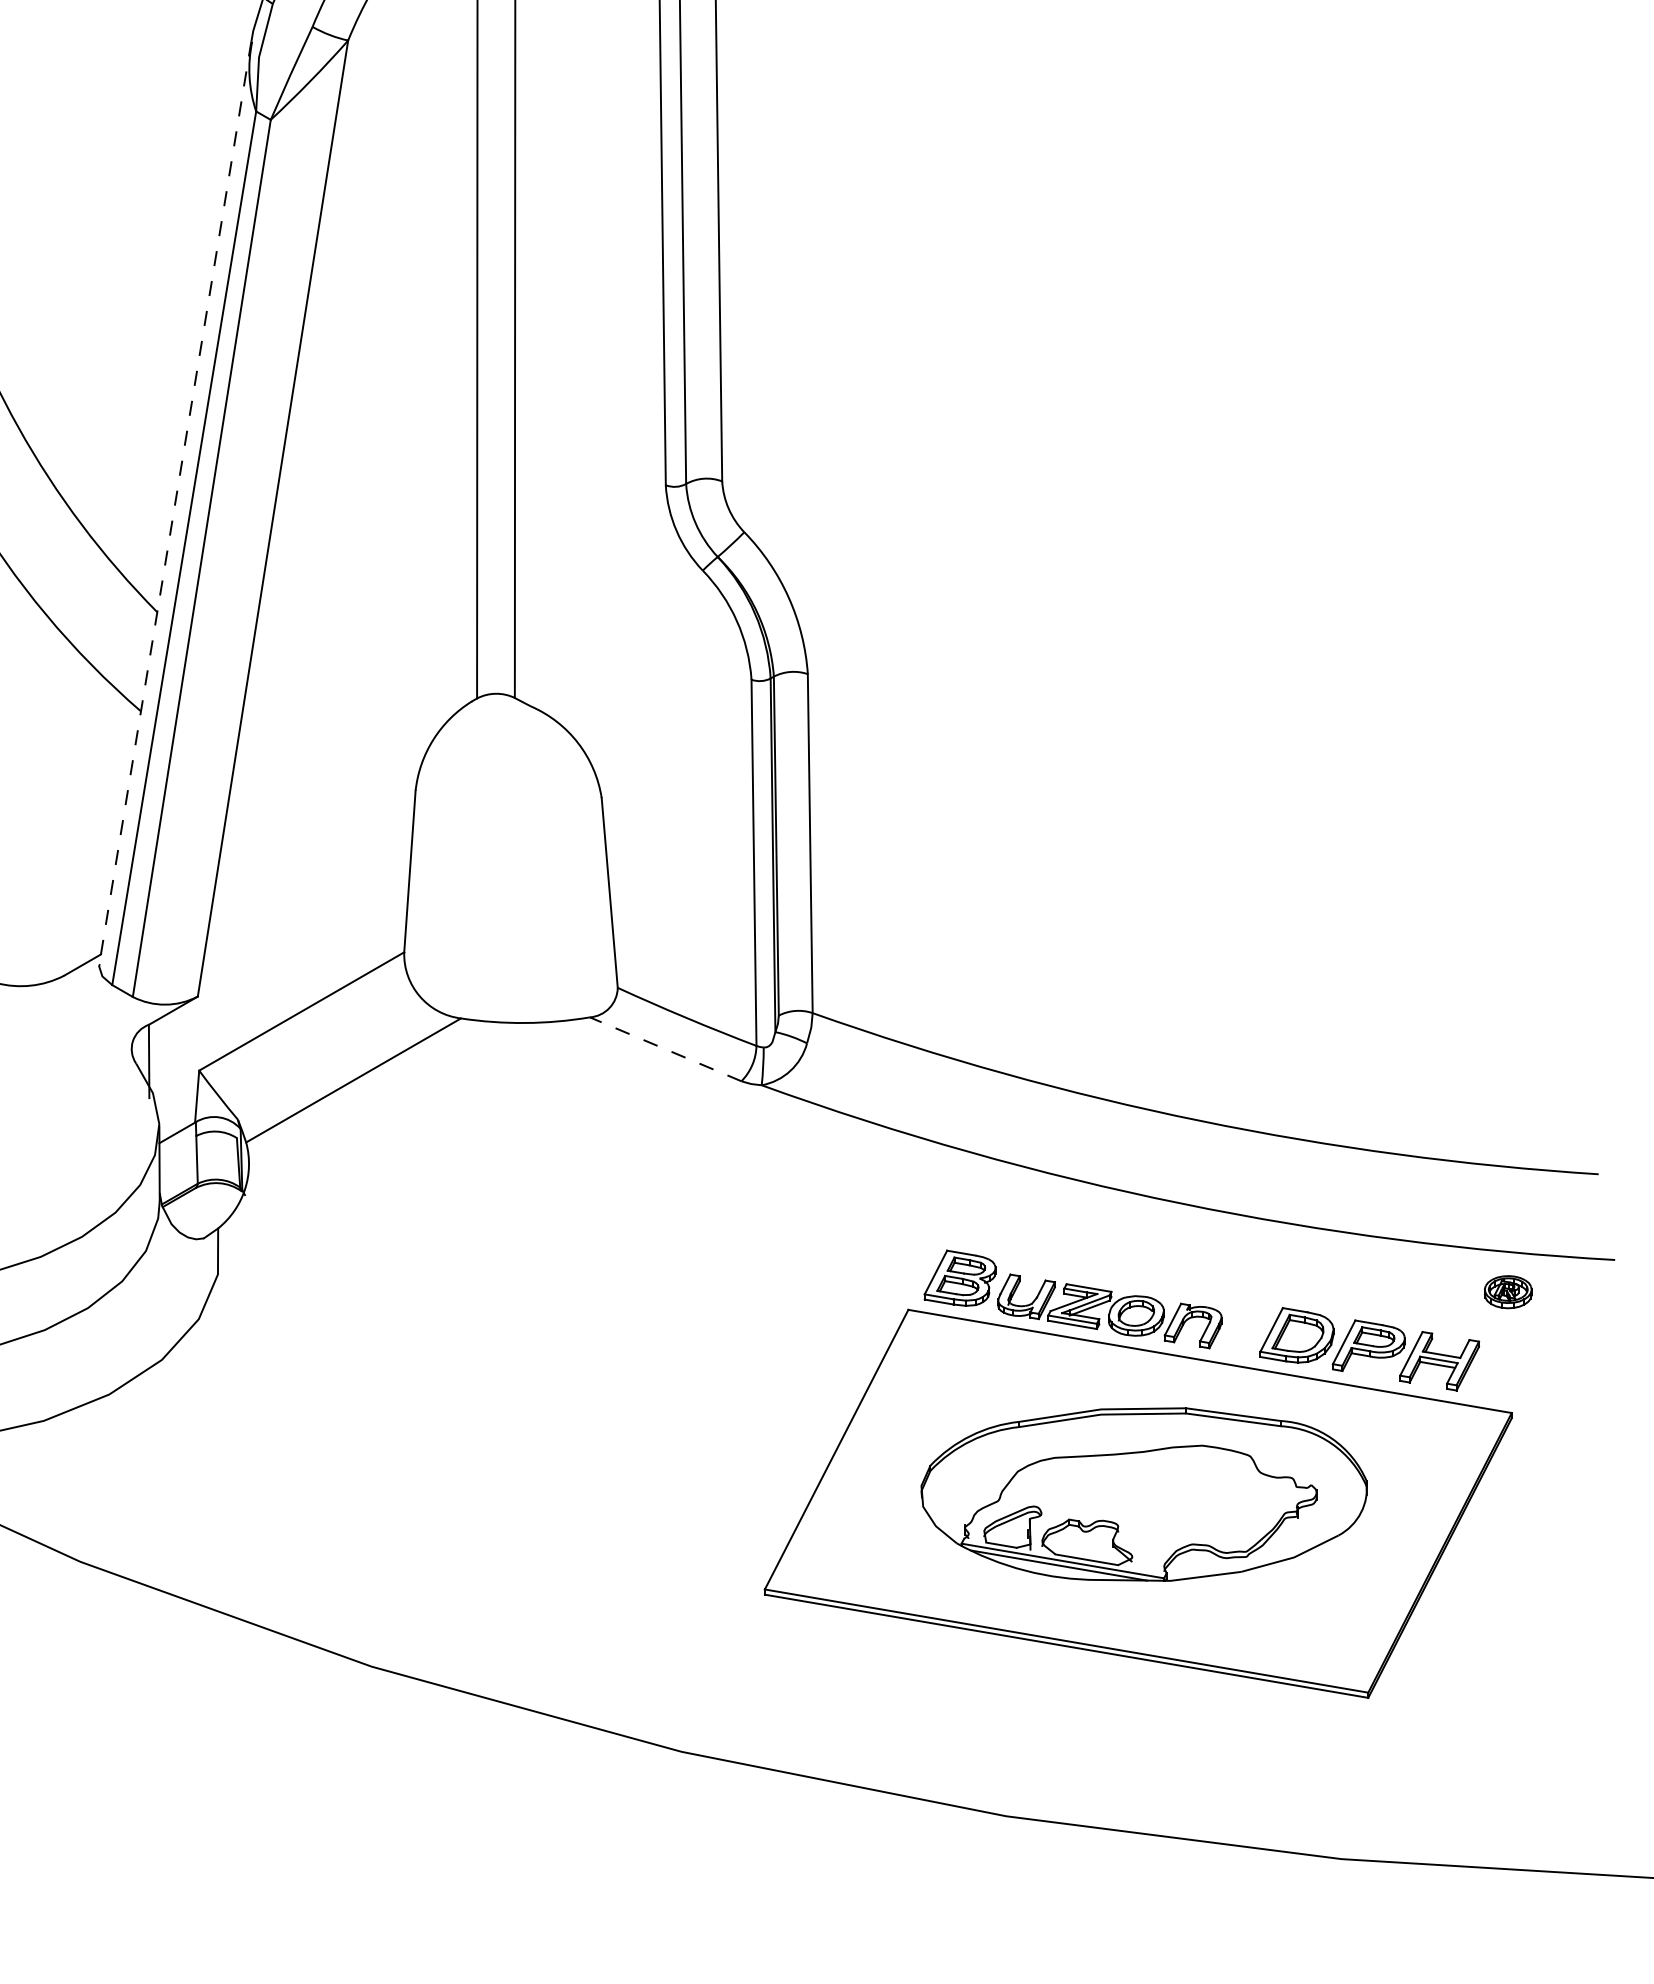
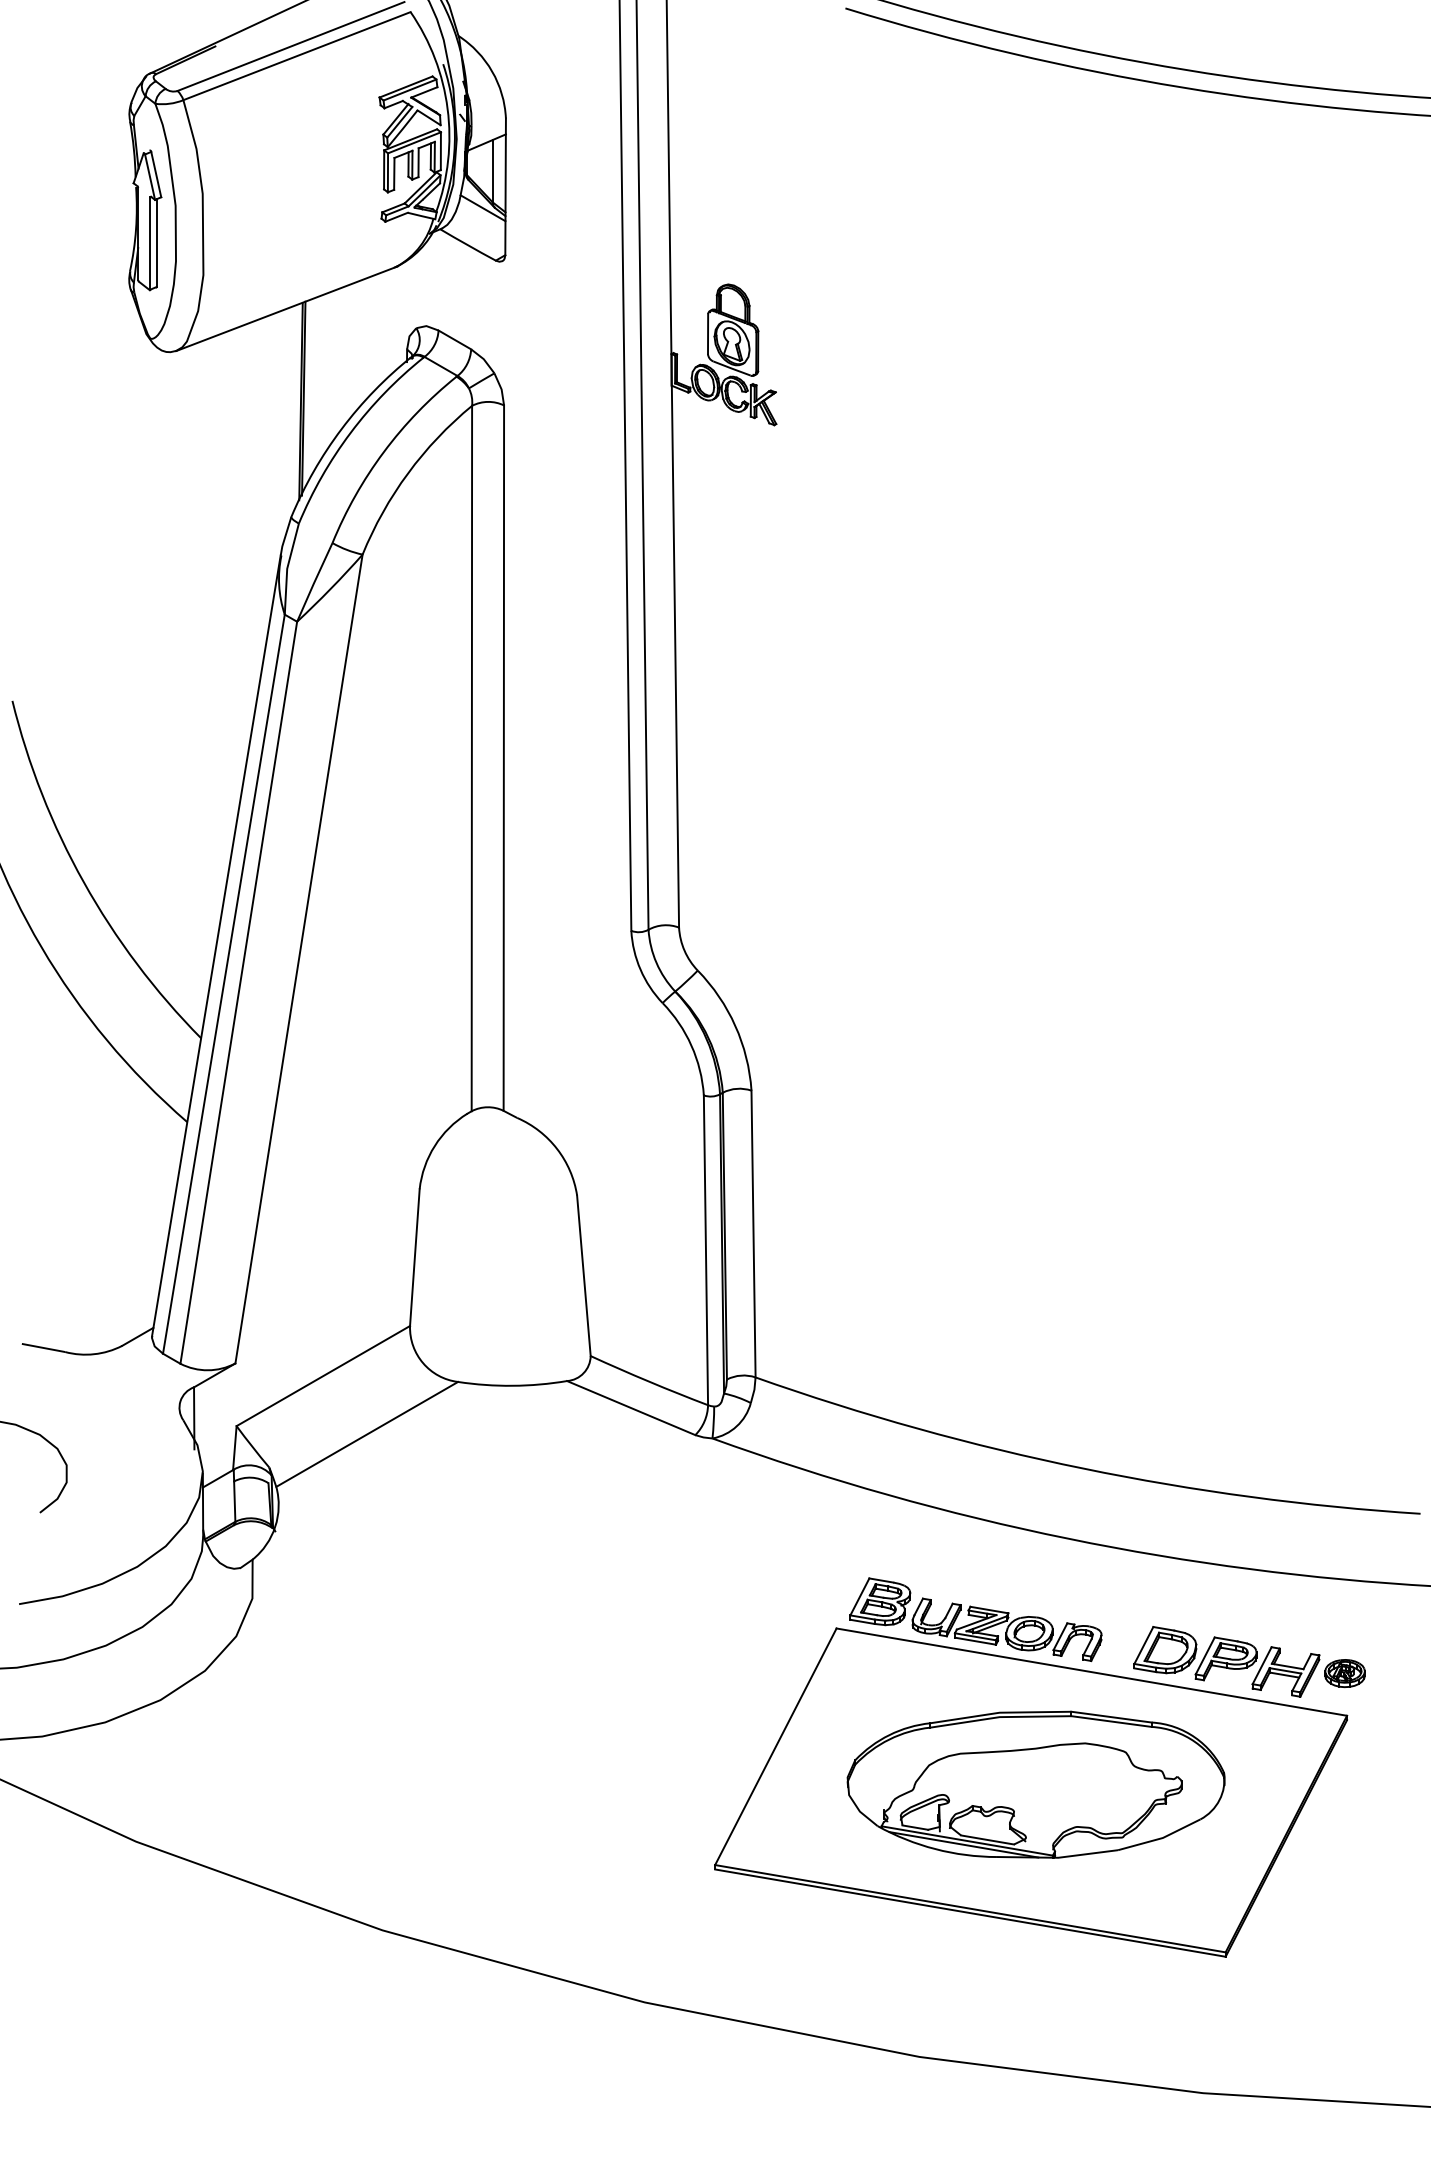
line: (175, 502) -> (216, 945), dashed -> solid
line: (665, 1049) -> (631, 1408), dashed -> solid
part: (1507, 1292) -> (1344, 1673), moved

